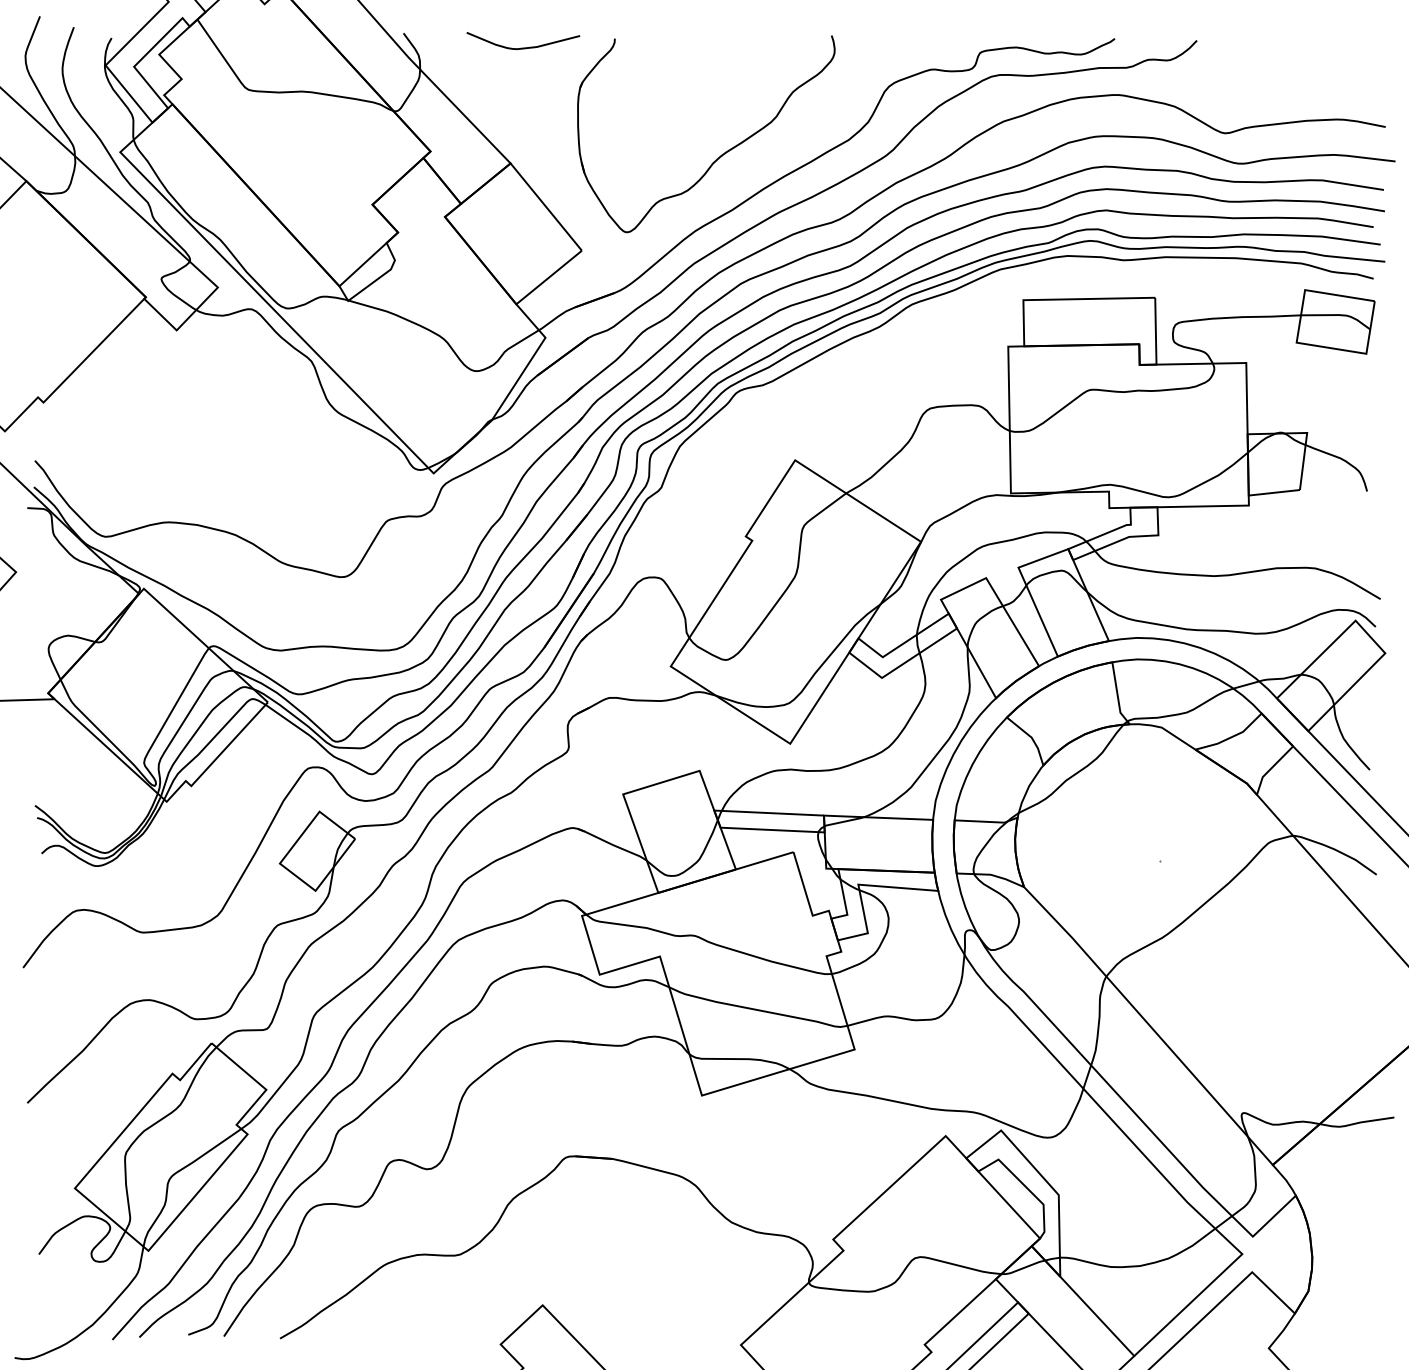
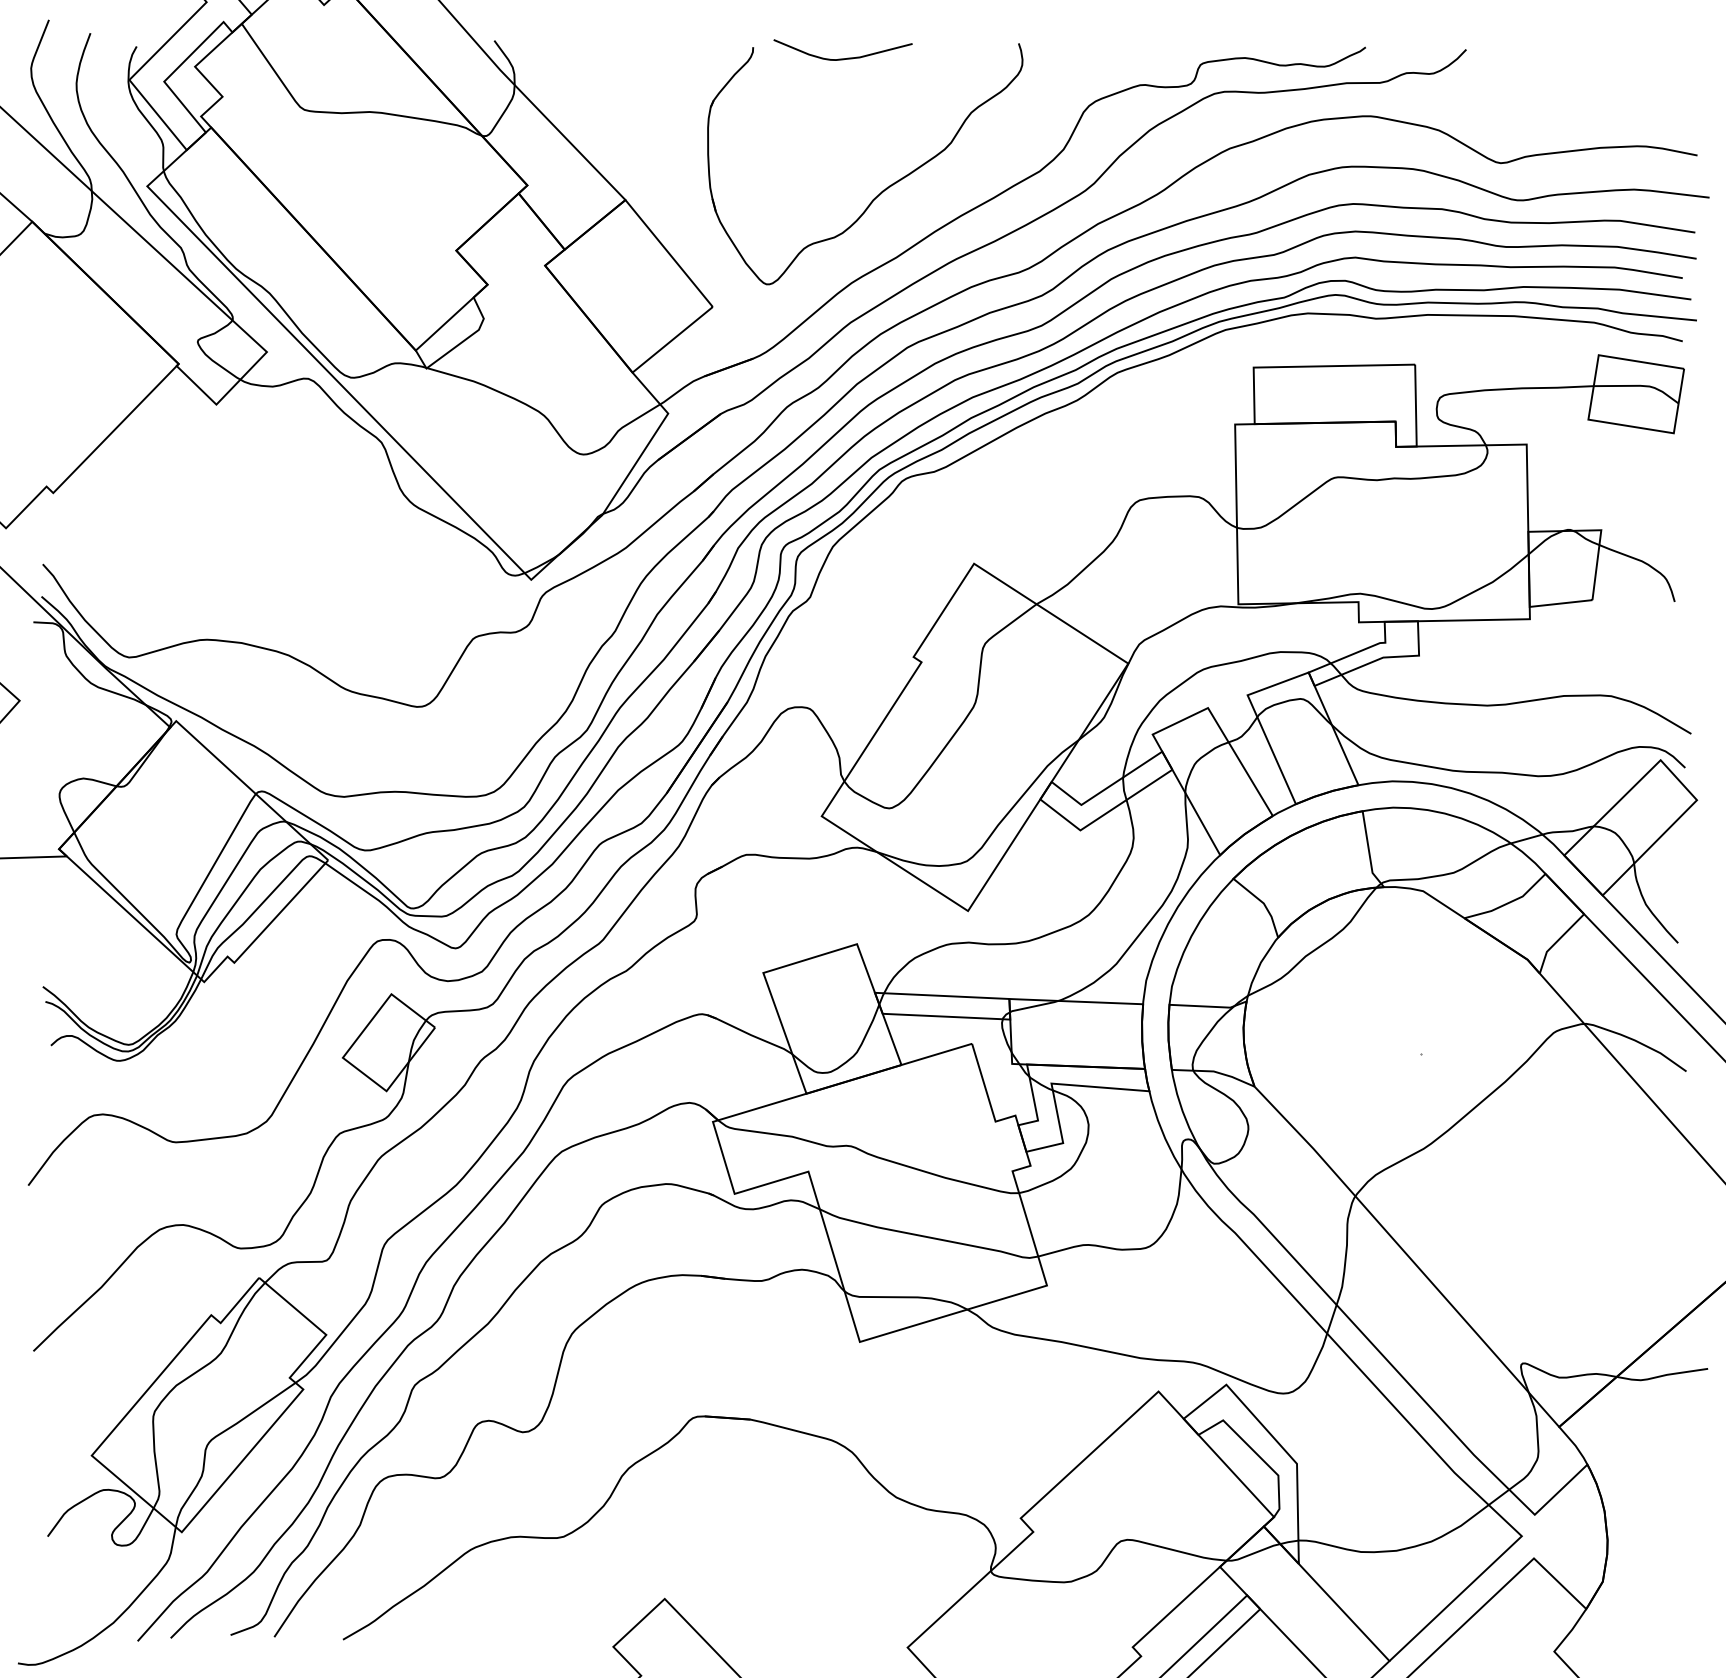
curve: (522, 47) -> (842, 58), moved

